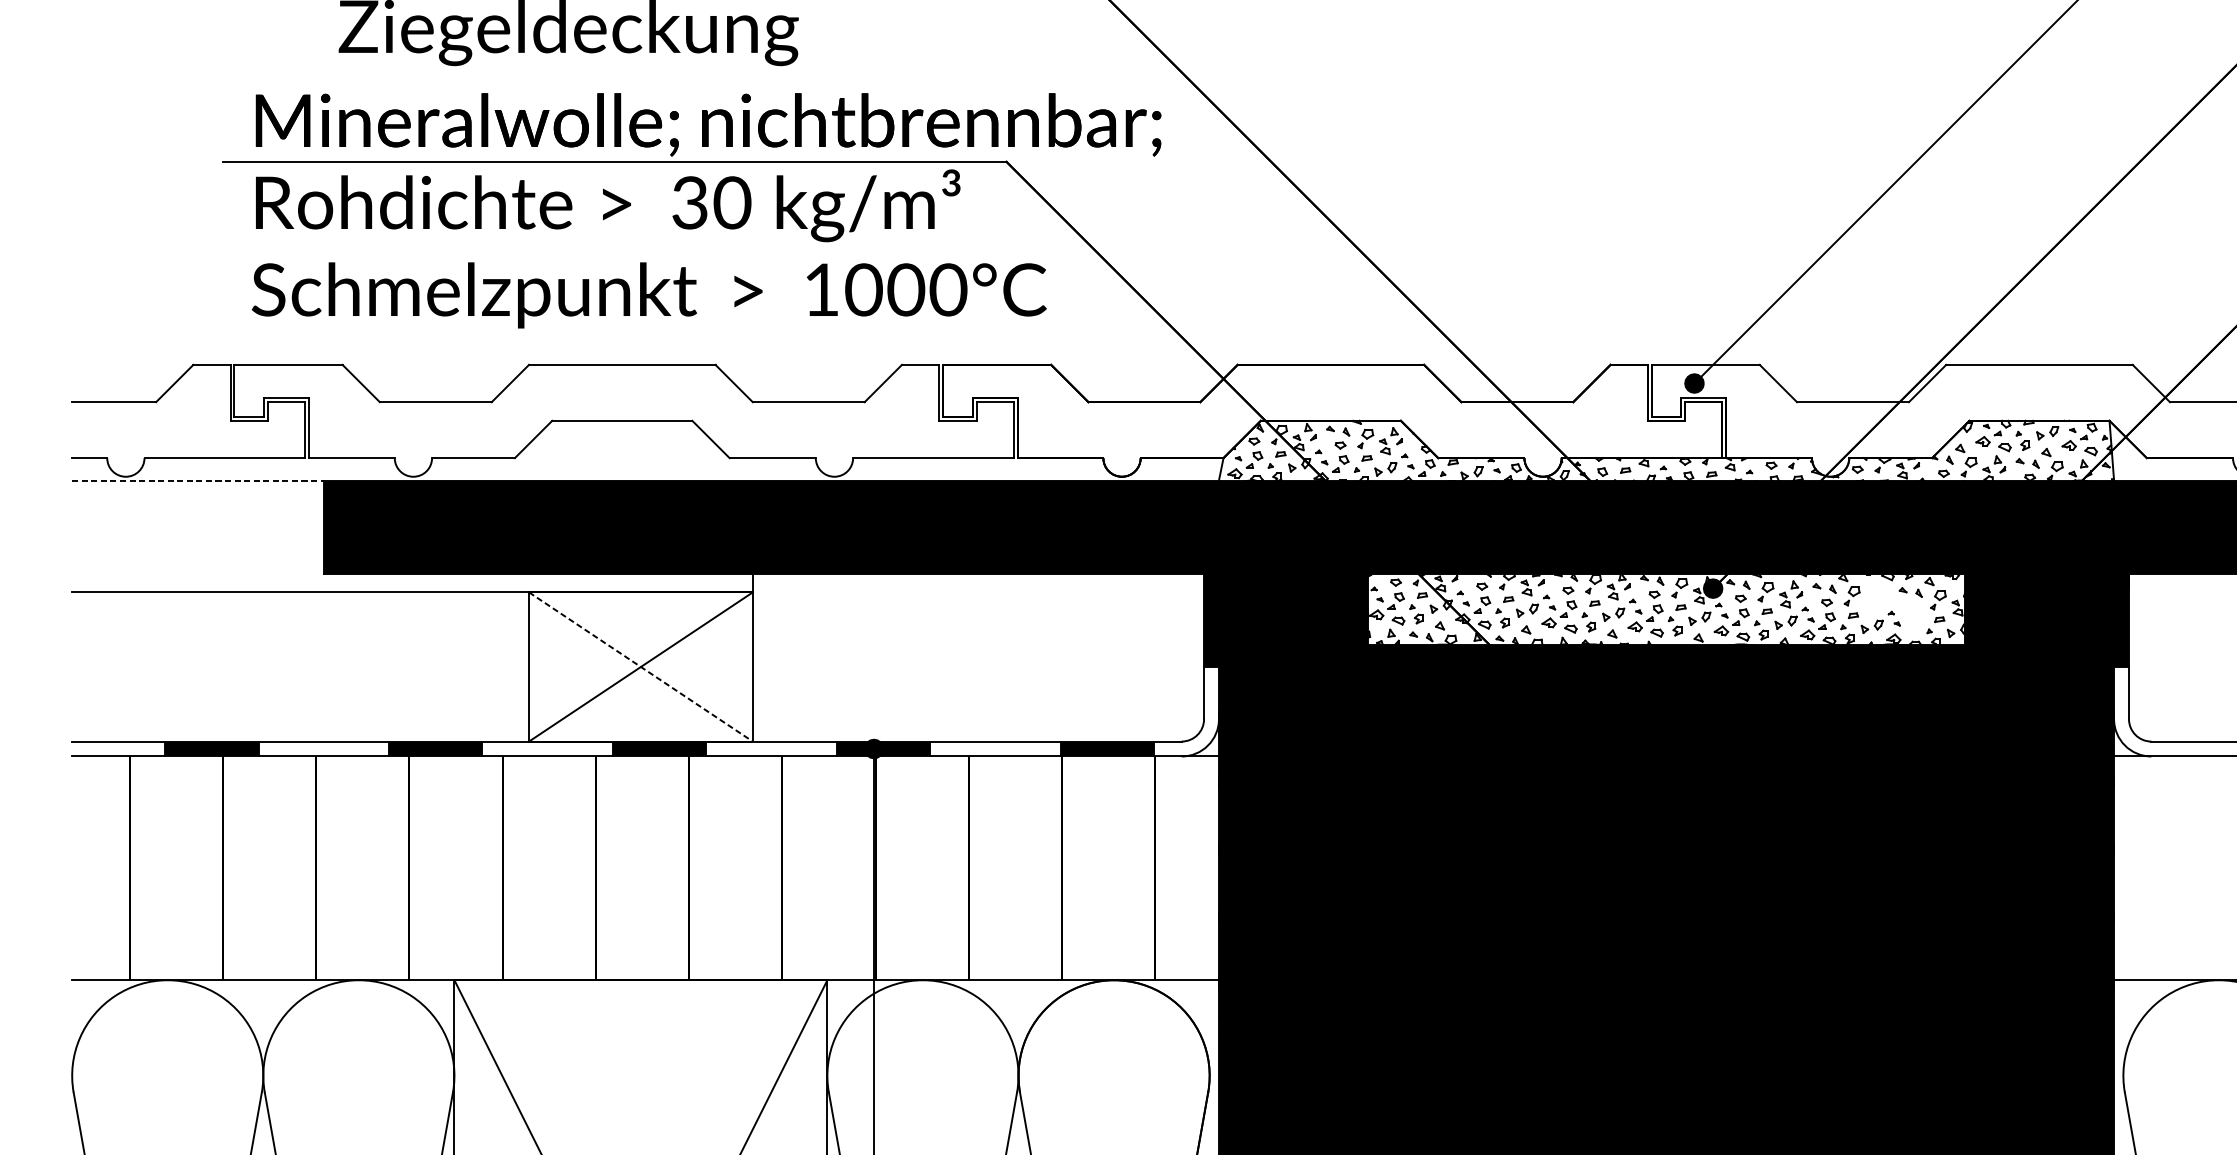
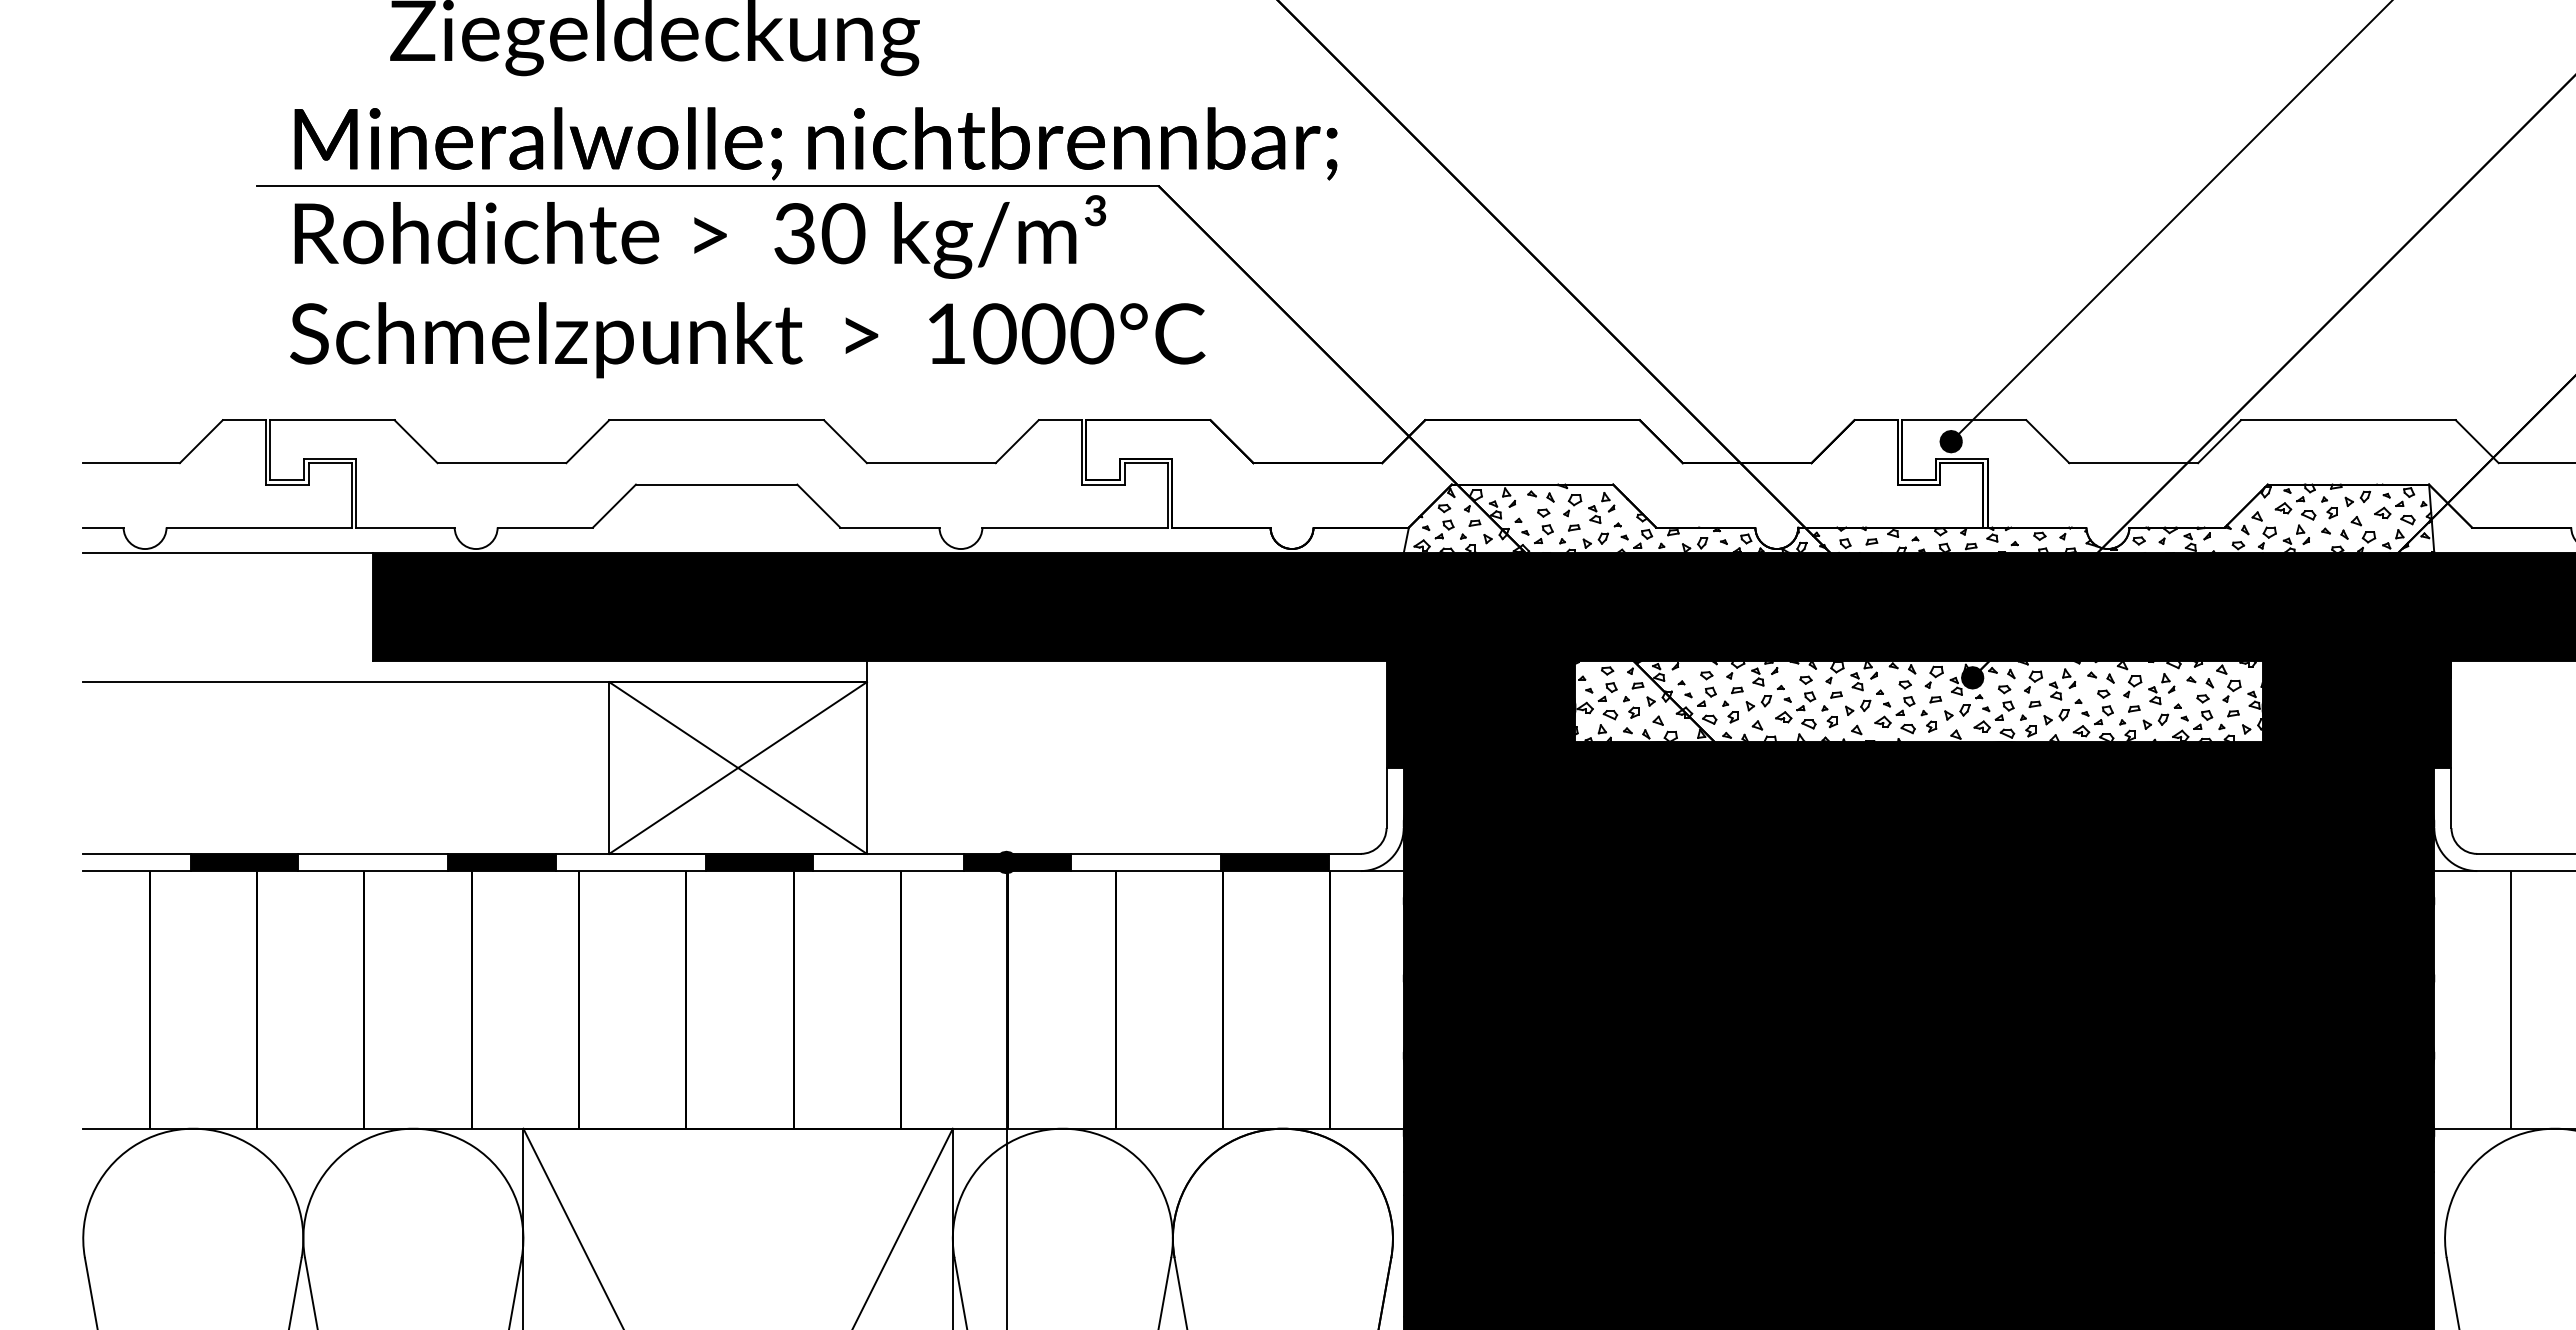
line: (198, 480) -> (228, 553), dashed -> solid
part: (1877, 598) -> (2161, 689), added
part: (1913, 617) -> (2203, 711), added
line: (641, 667) -> (738, 768), dashed -> solid
hatch: (2181, 868) -> (2511, 999), added

